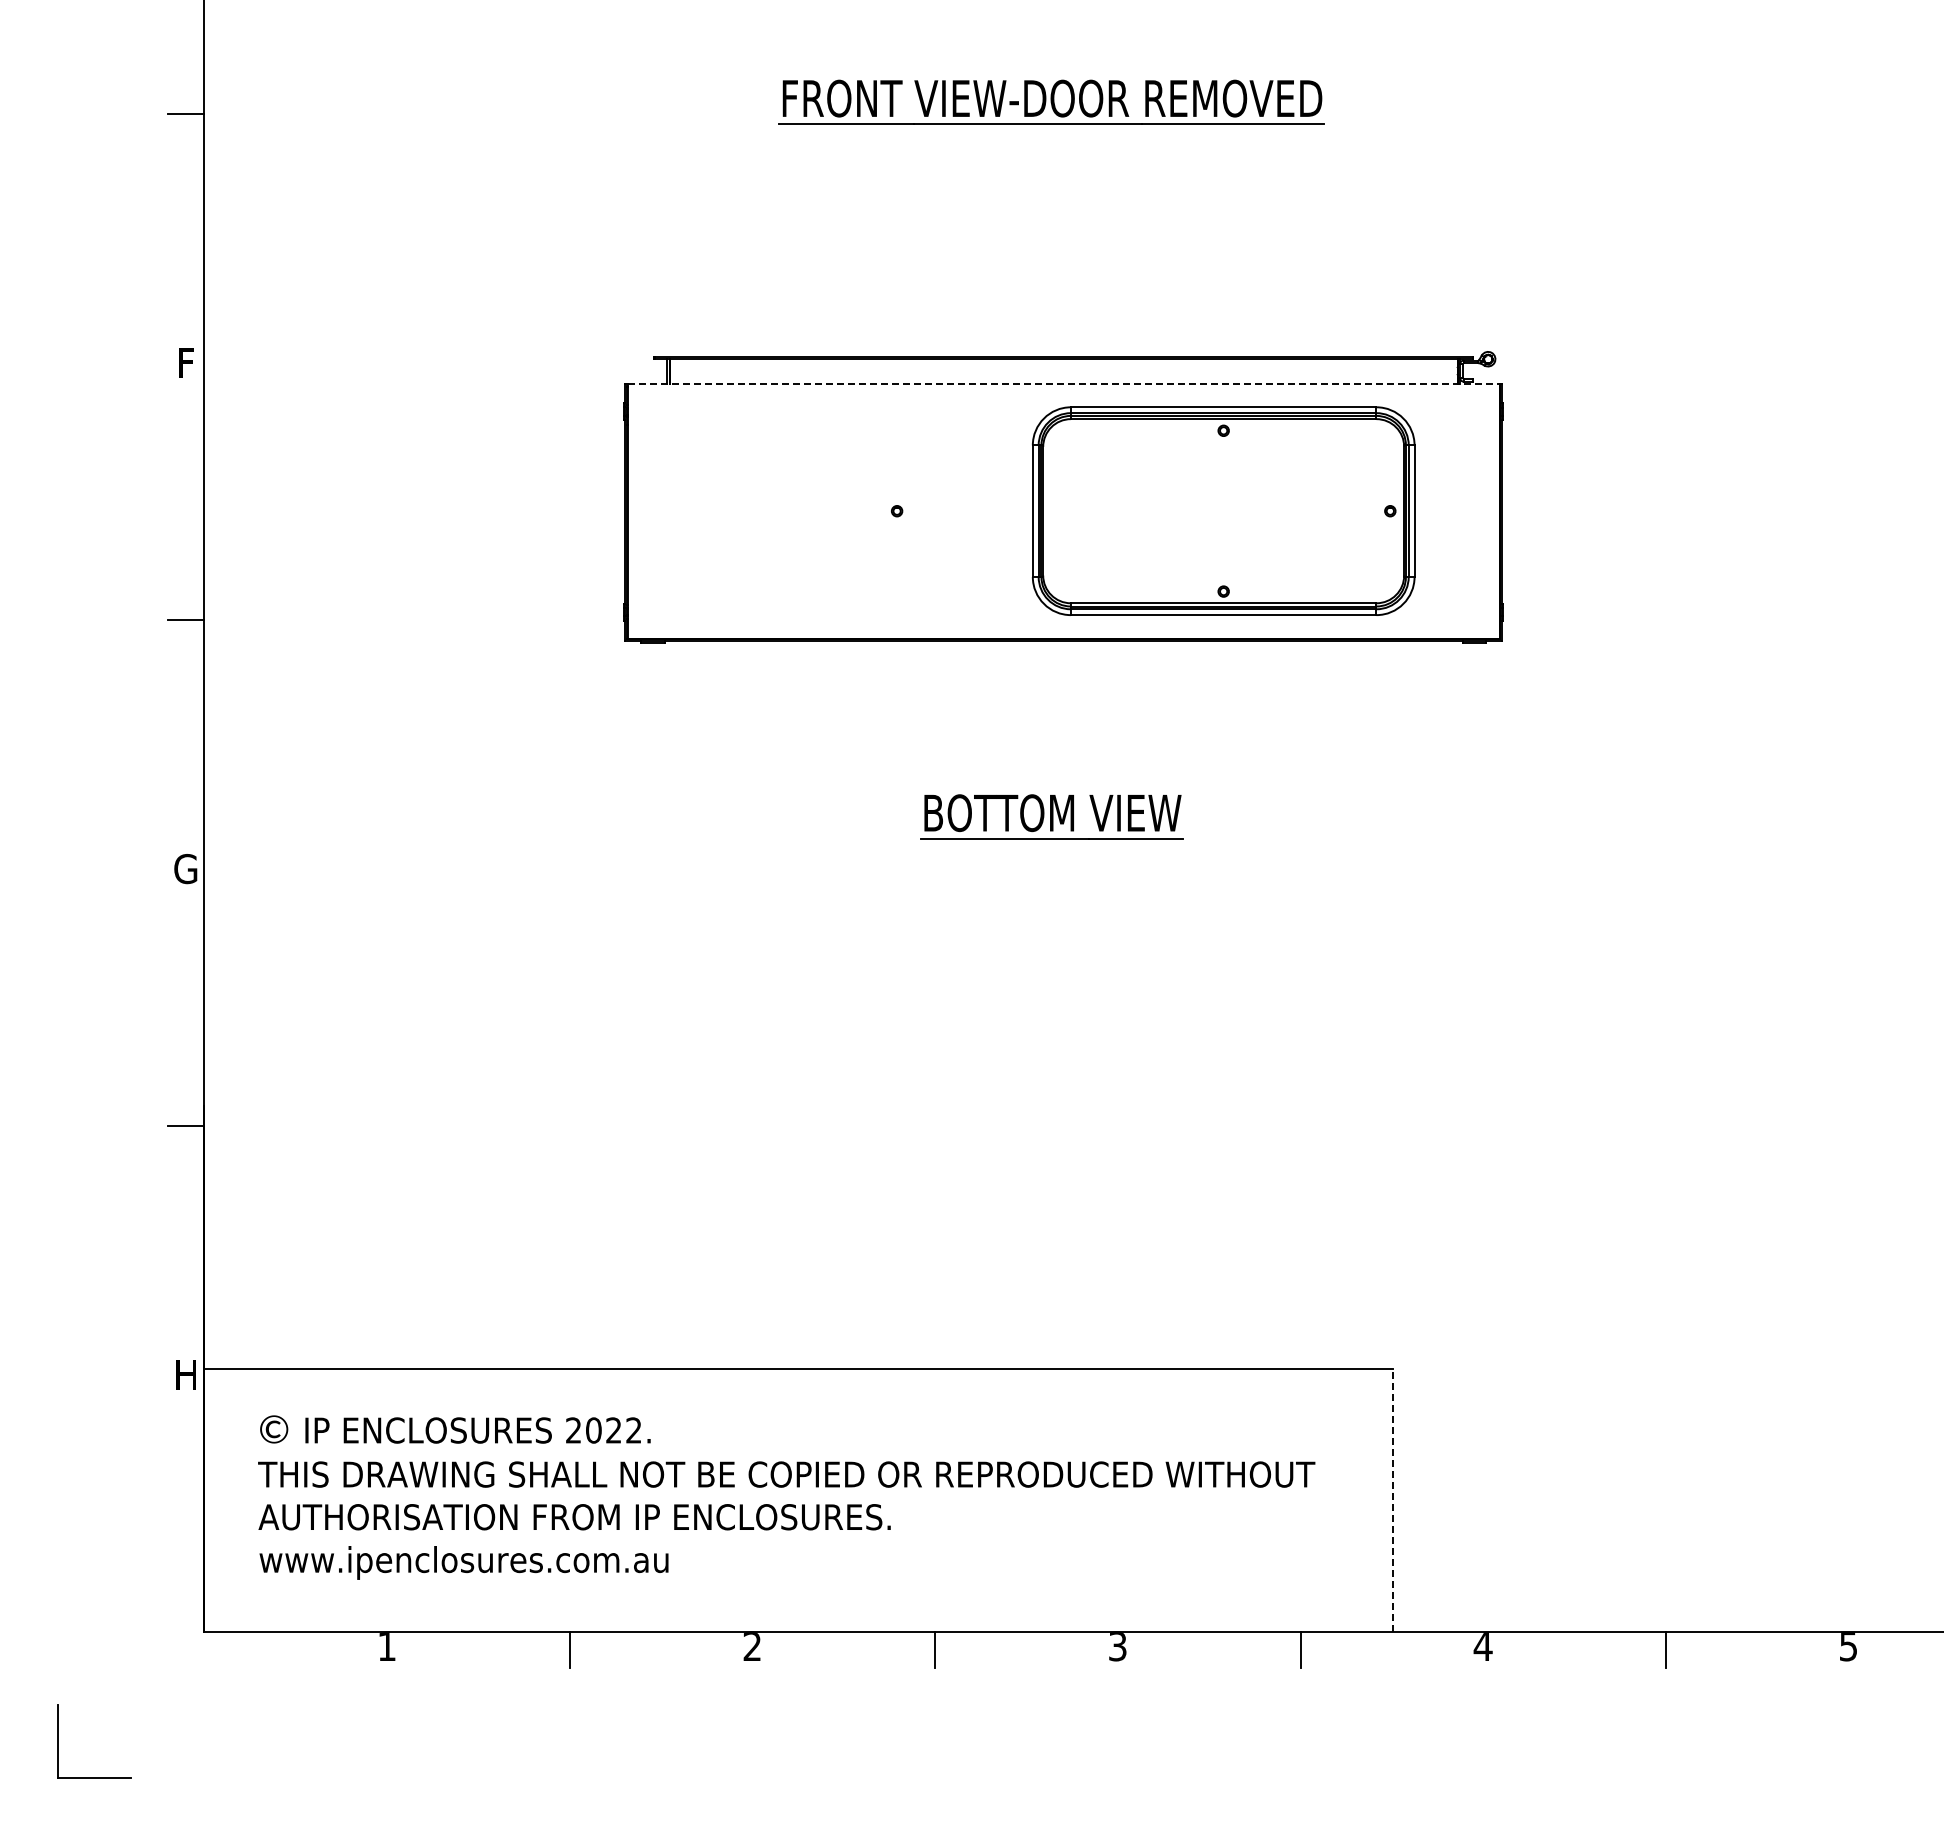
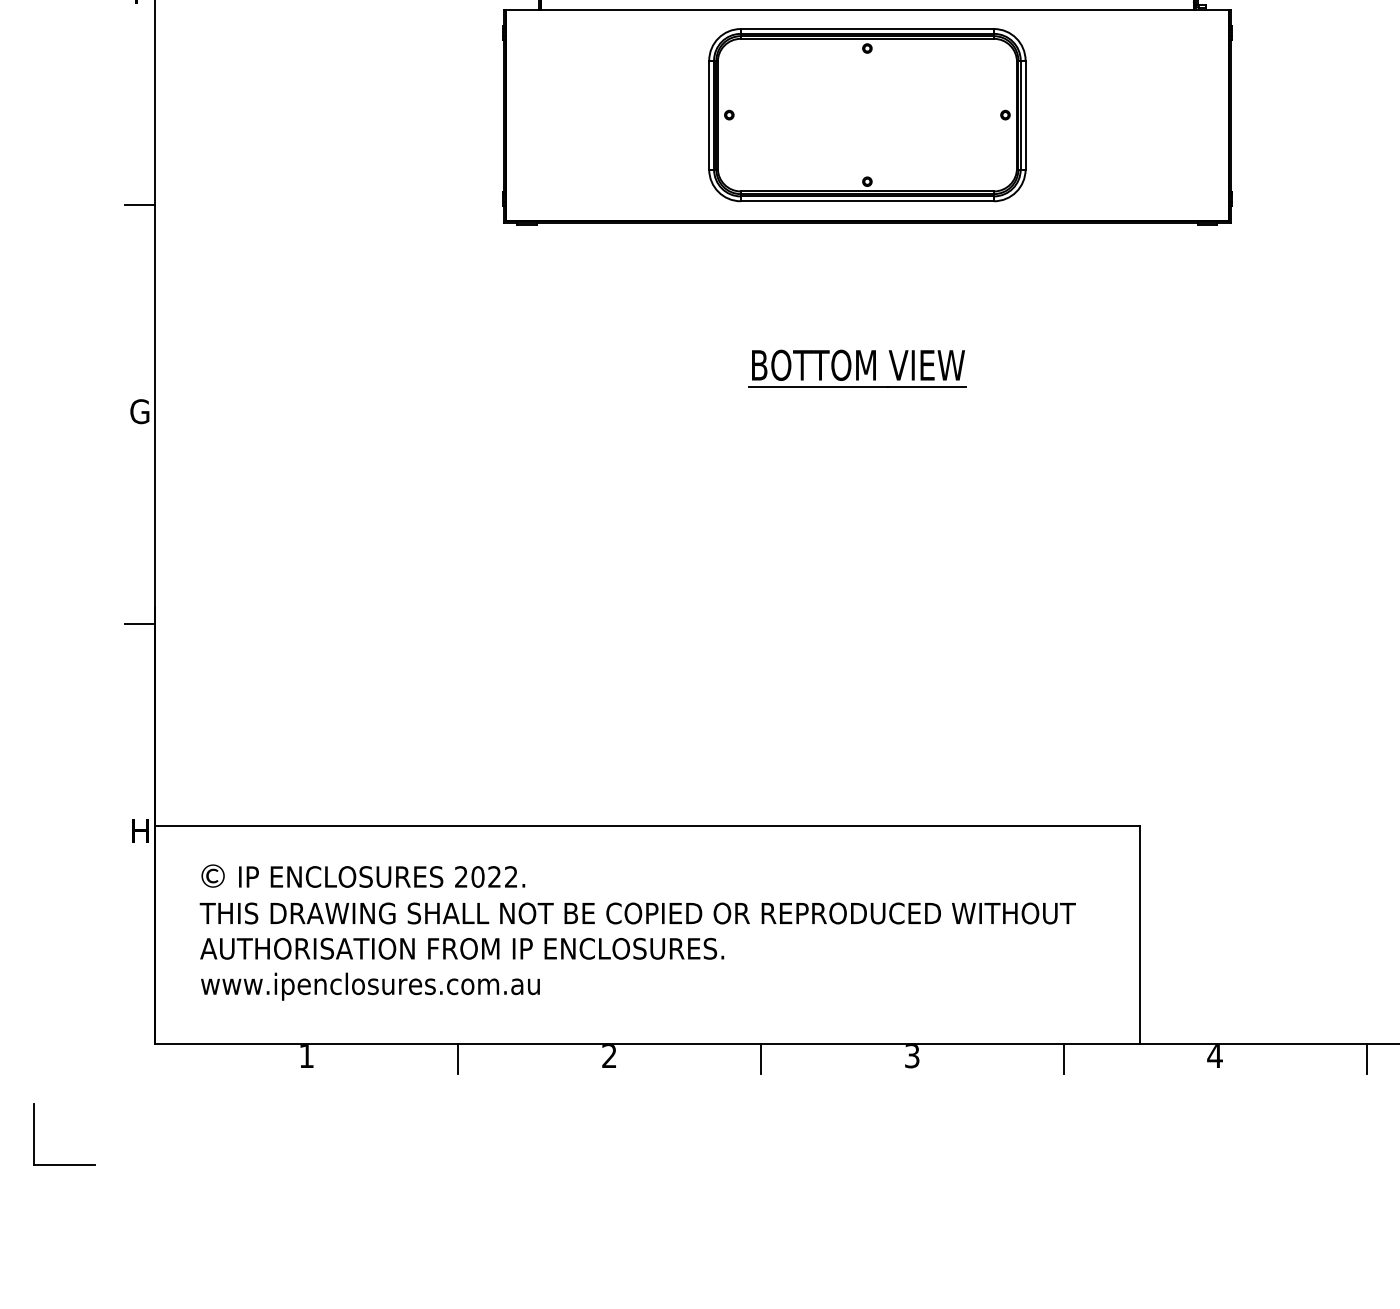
line: (1064, 384) -> (868, 10), dashed -> solid
part: (1223, 510) -> (867, 114), moved
line: (1392, 1500) -> (1139, 934), dashed -> solid

